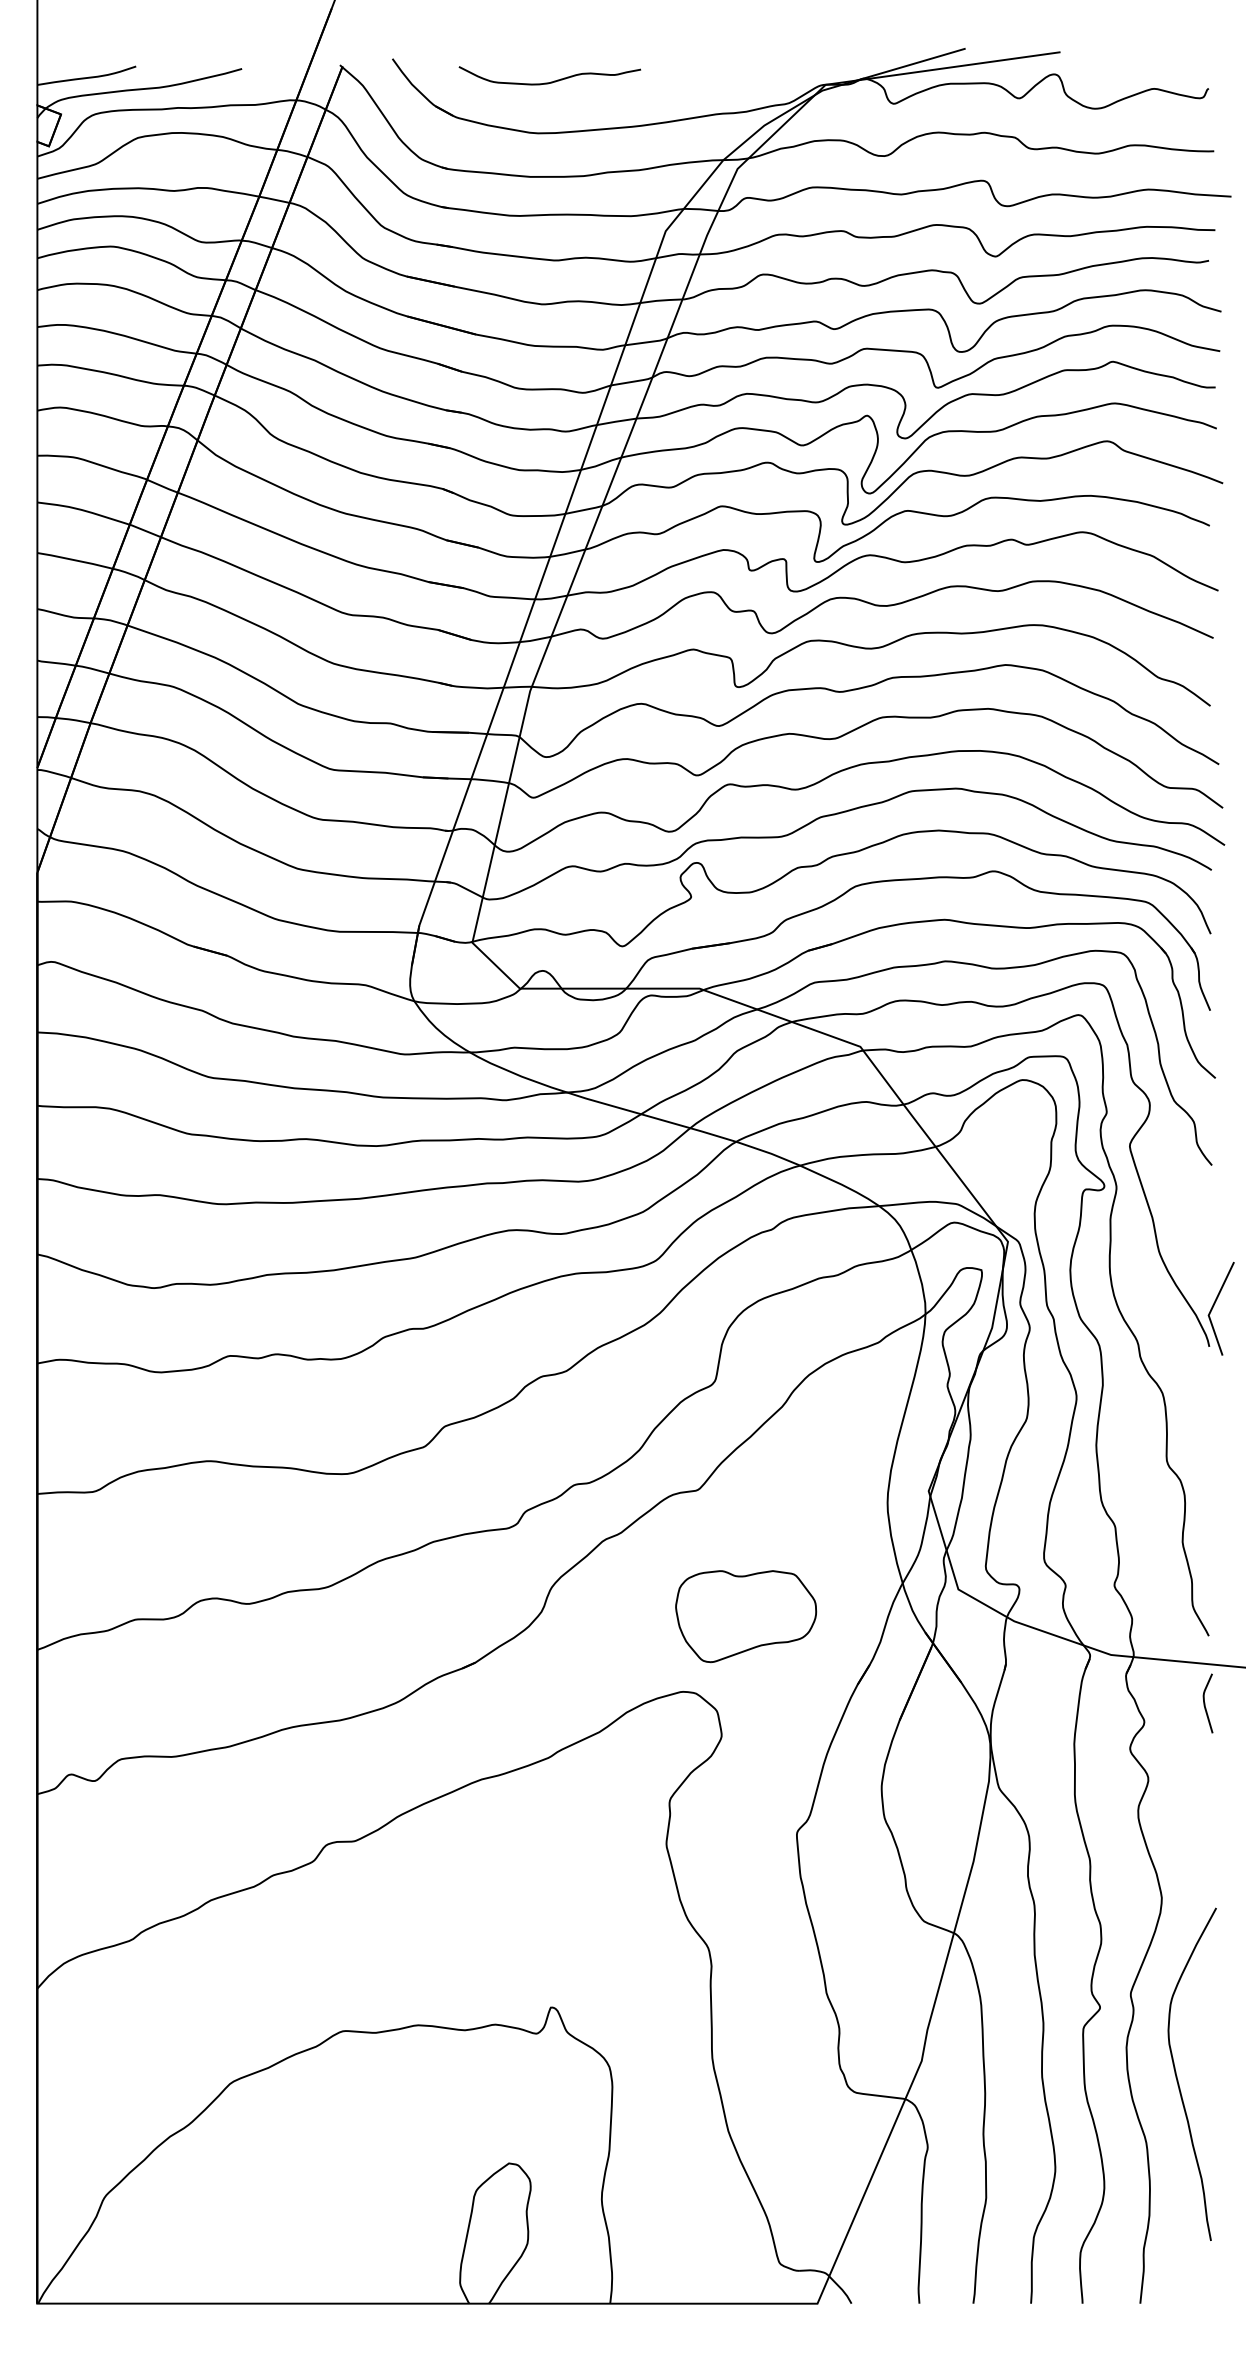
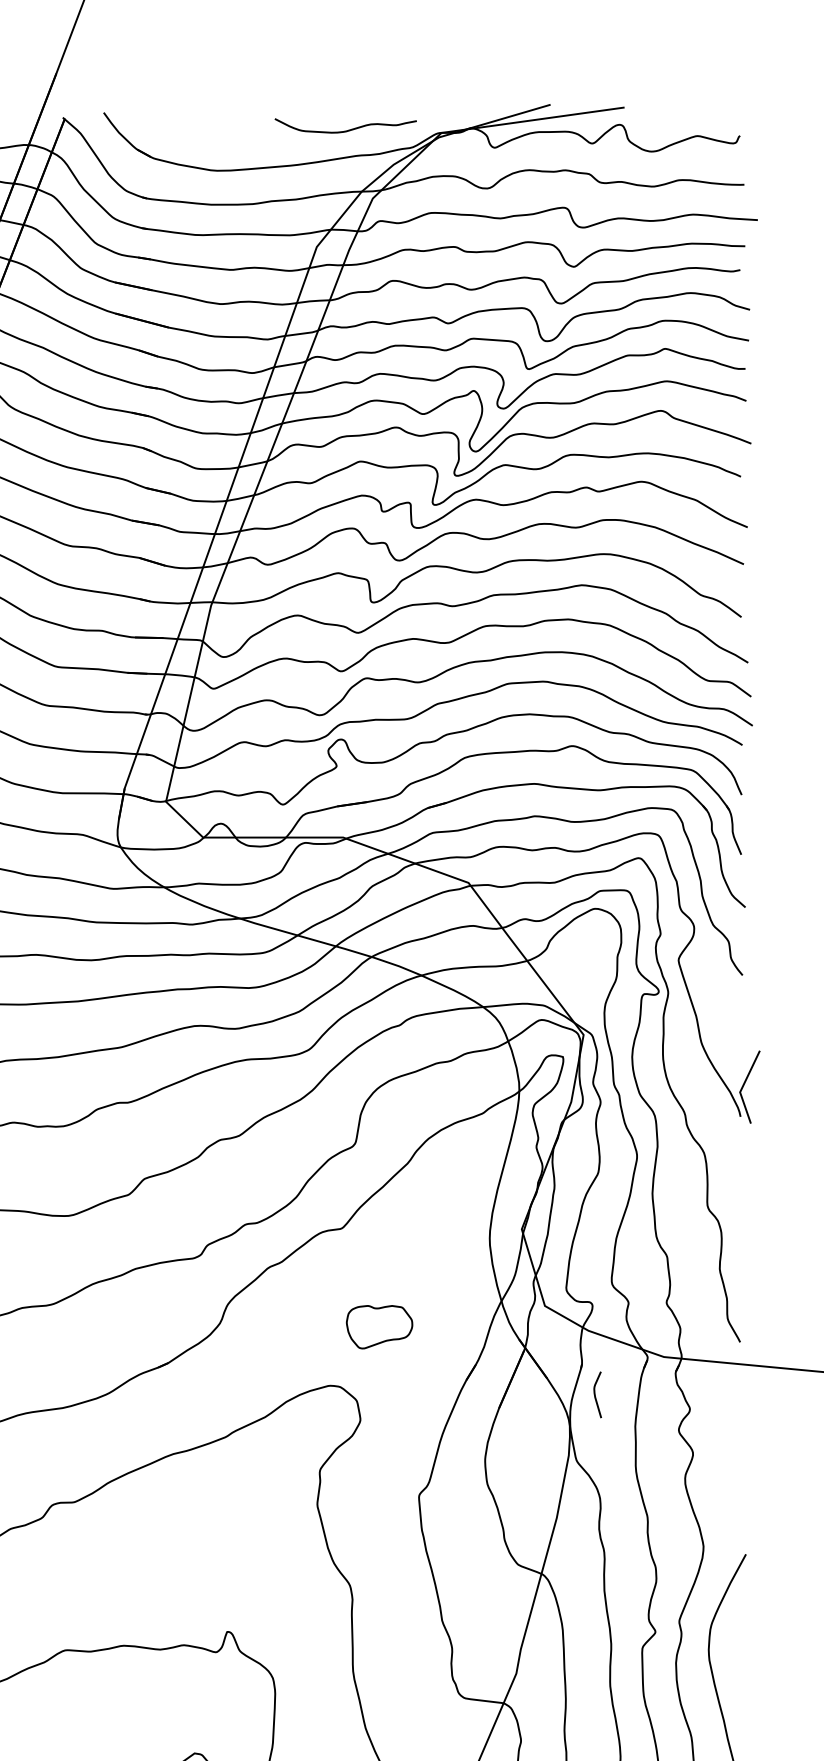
curve: (550, 81) -> (346, 130), moved
part: (746, 1616) -> (379, 1327), size x0.6
curve: (1205, 1703) -> (595, 1394), moved

